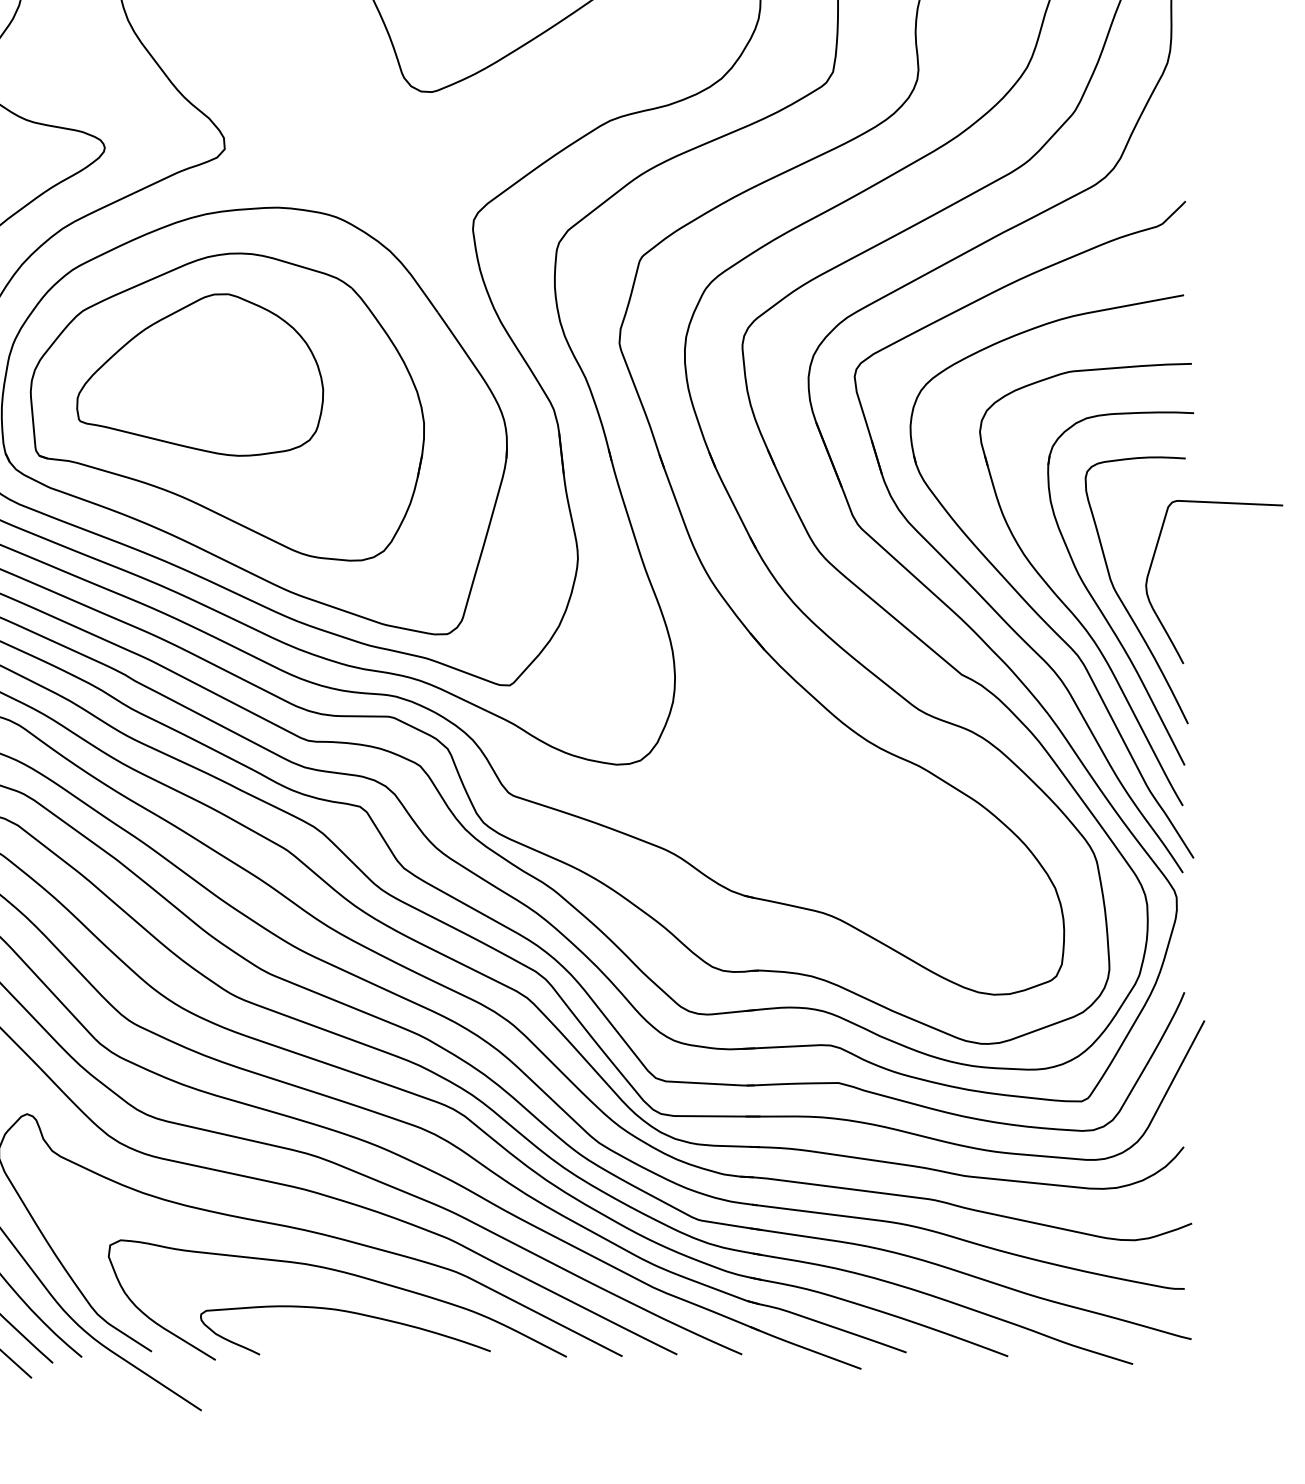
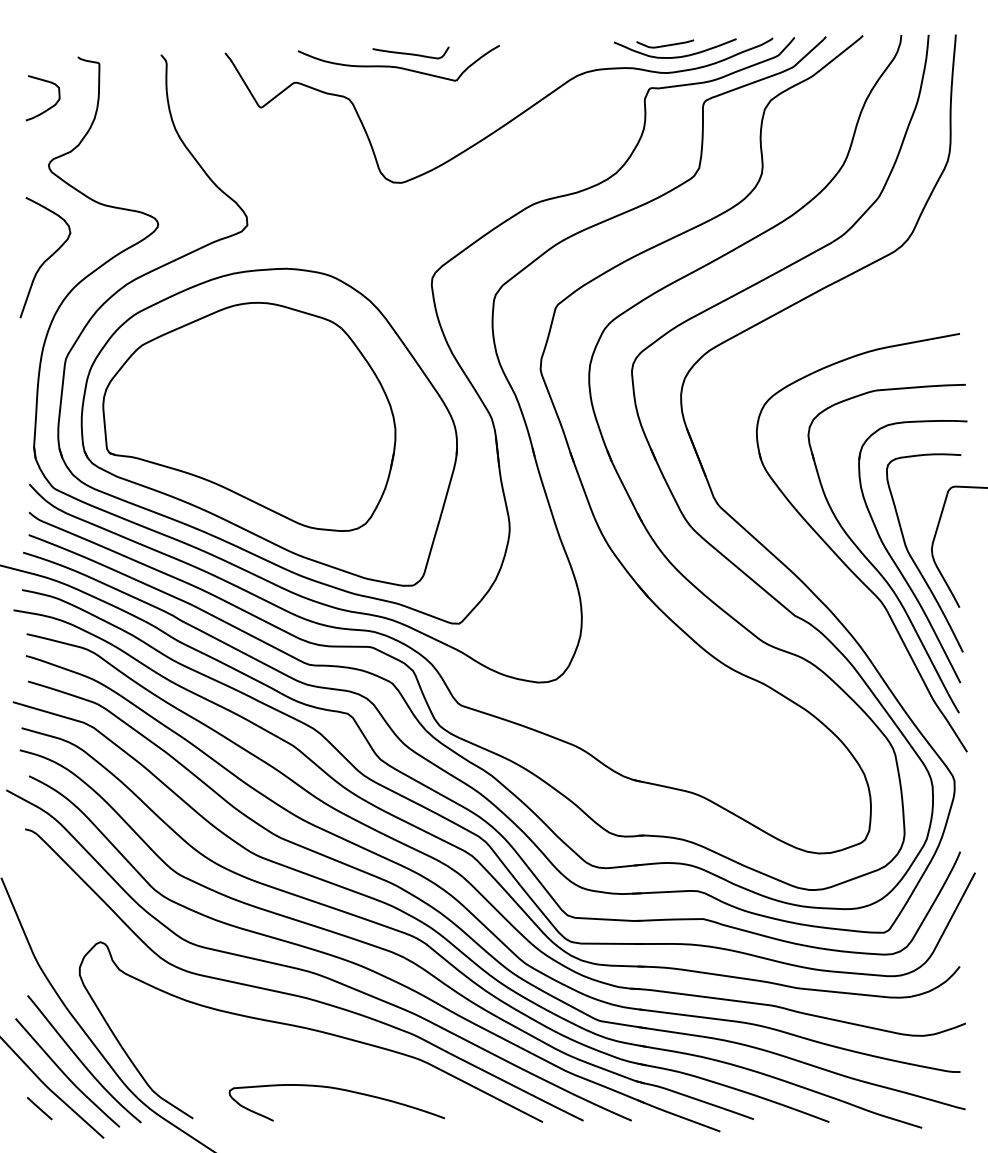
part: (199, 374) -> (228, 392), removed
part: (966, 578) -> (798, 544), removed
curve: (342, 1273) -> (334, 1060), removed

